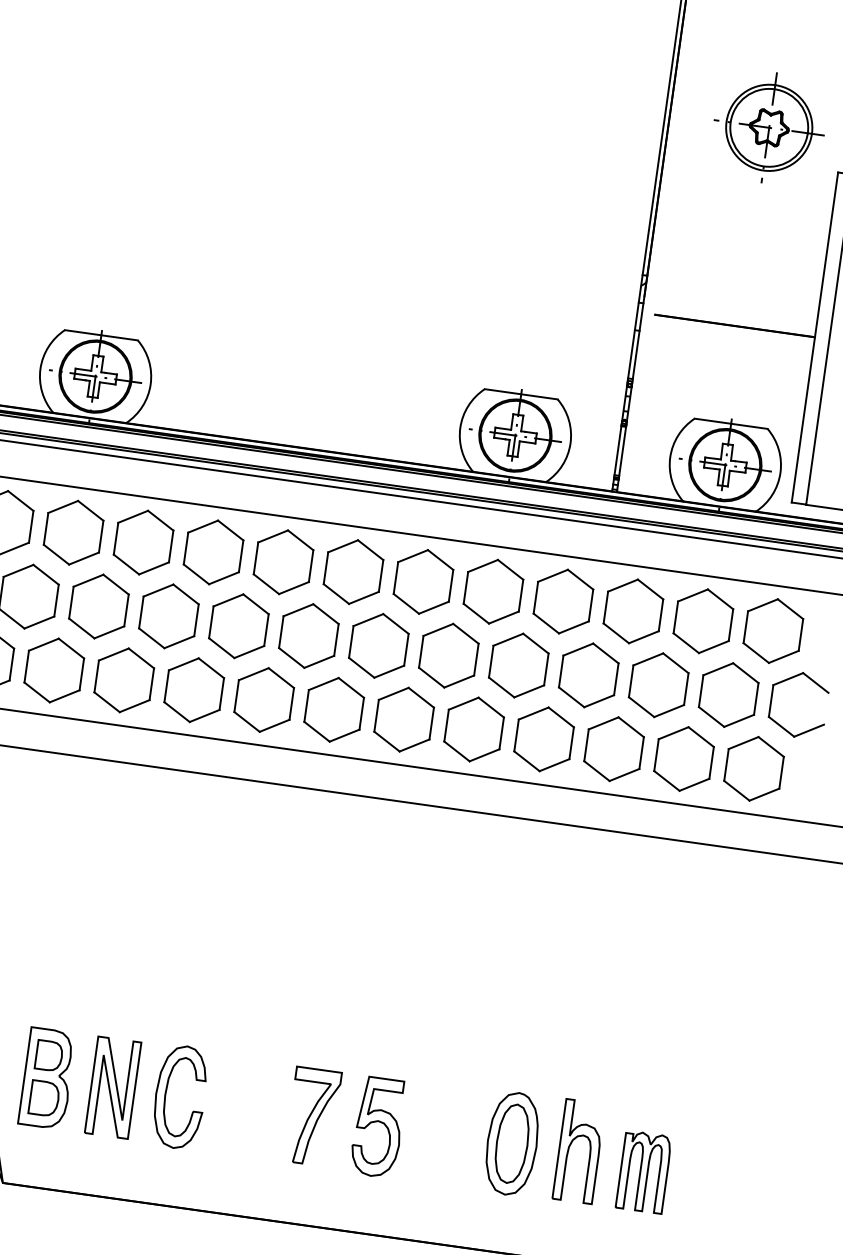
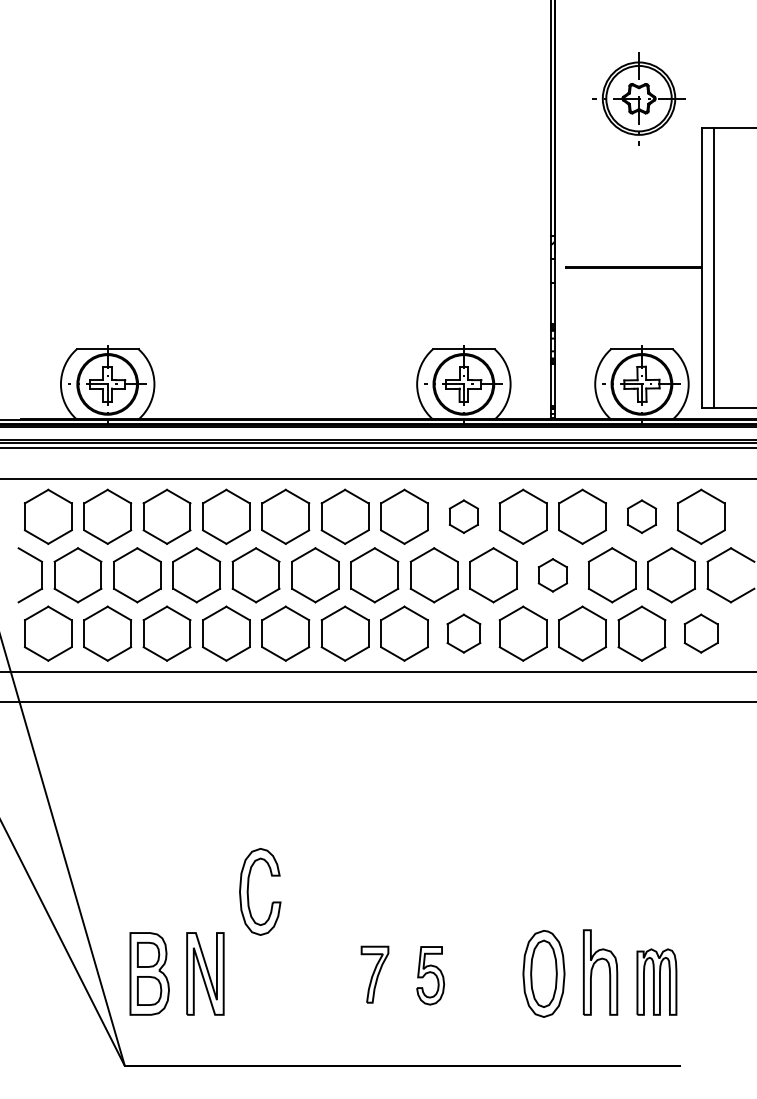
part: (493, 591) -> (463, 516), size x0.6
part: (702, 620) -> (641, 516), size x0.6
part: (588, 675) -> (552, 575), size x0.6
part: (473, 729) -> (463, 633), size x0.7
part: (753, 768) -> (700, 633), size x0.7
part: (166, 1094) -> (248, 891), moved
part: (312, 1116) -> (374, 974), size x0.7
part: (378, 1126) -> (430, 975), size x0.7

